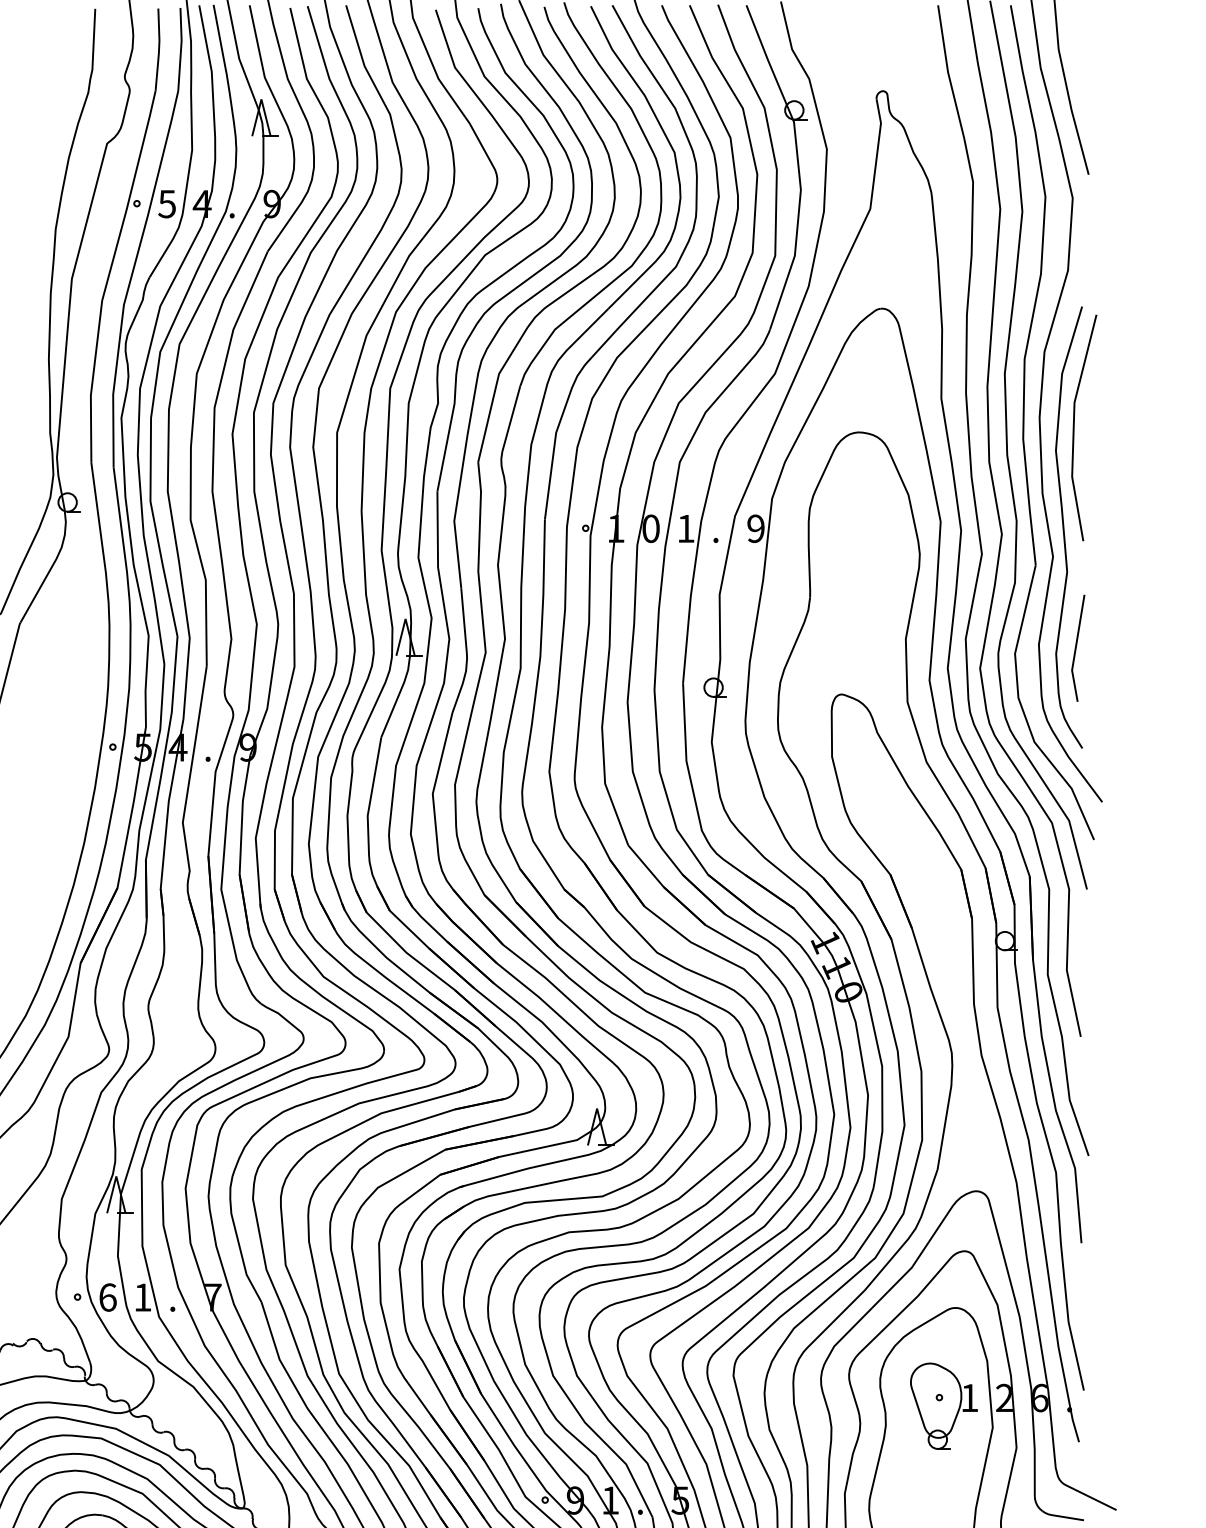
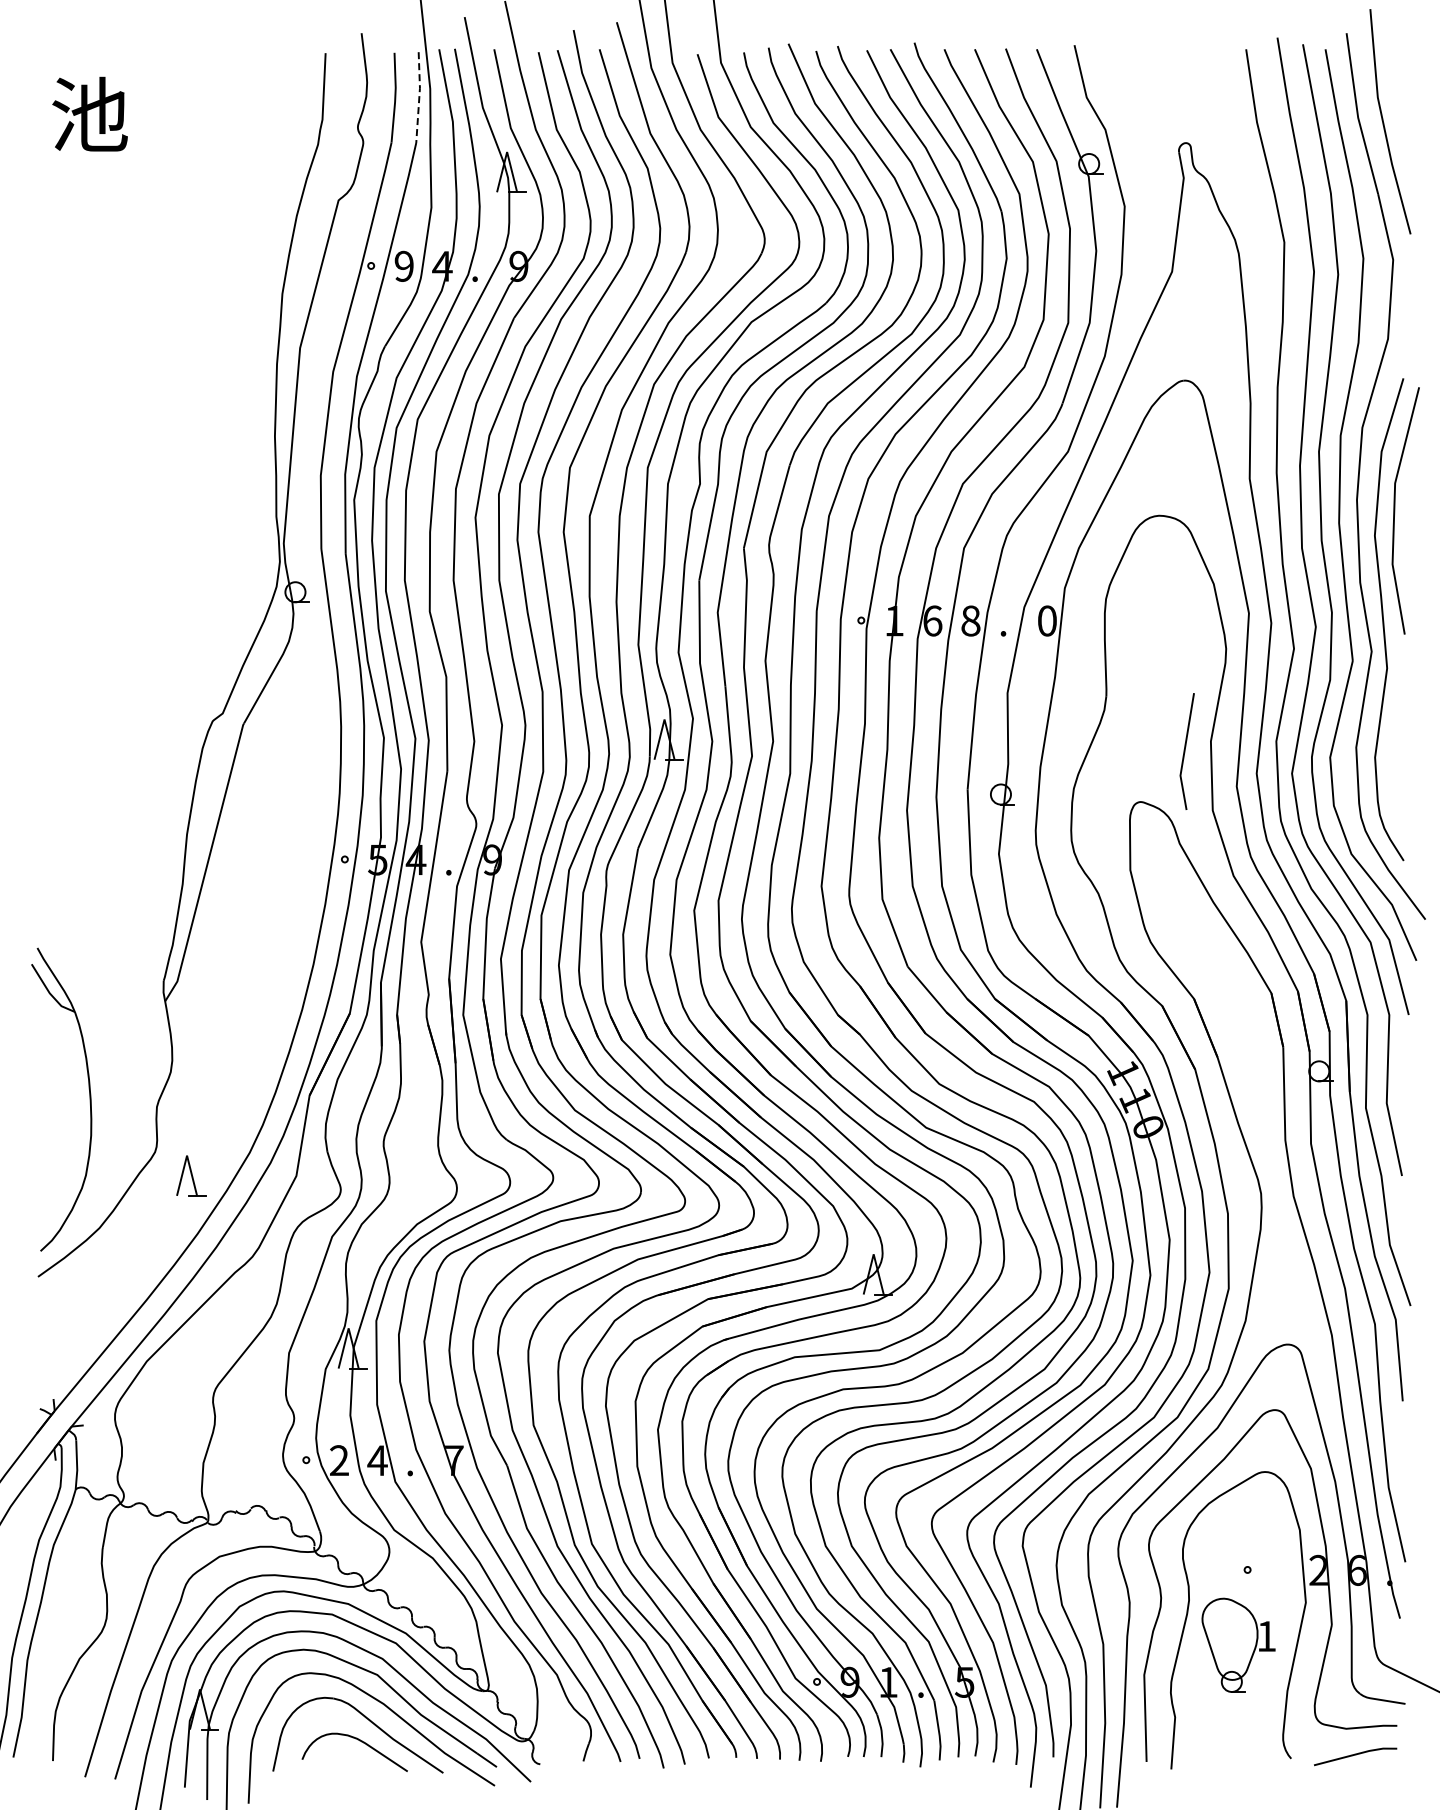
line: (181, 49) -> (419, 97), solid -> dashed
text: (166, 203) -> (403, 265), 5 -> 9
text: (650, 528) -> (932, 620), 0 -> 6
text: (685, 528) -> (970, 620), 1 -> 8
text: (755, 528) -> (1046, 620), 9 -> 0
line: (1076, 648) -> (1185, 751), moved
text: (107, 1297) -> (339, 1460), 6 -> 2
text: (142, 1297) -> (377, 1460), 1 -> 4
part: (943, 1405) -> (1238, 1644), moved

